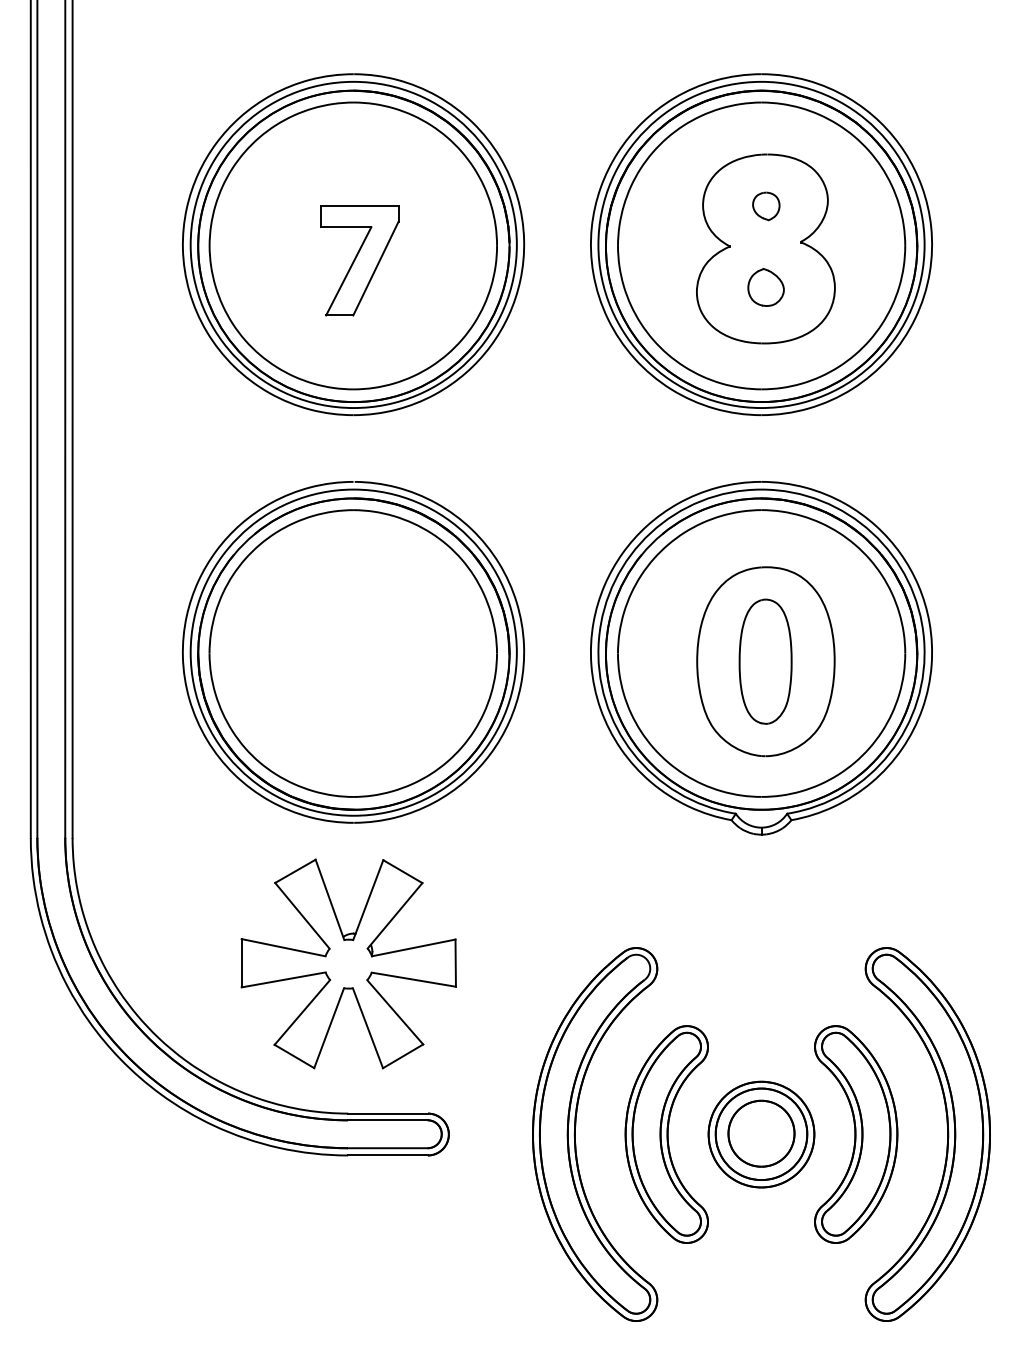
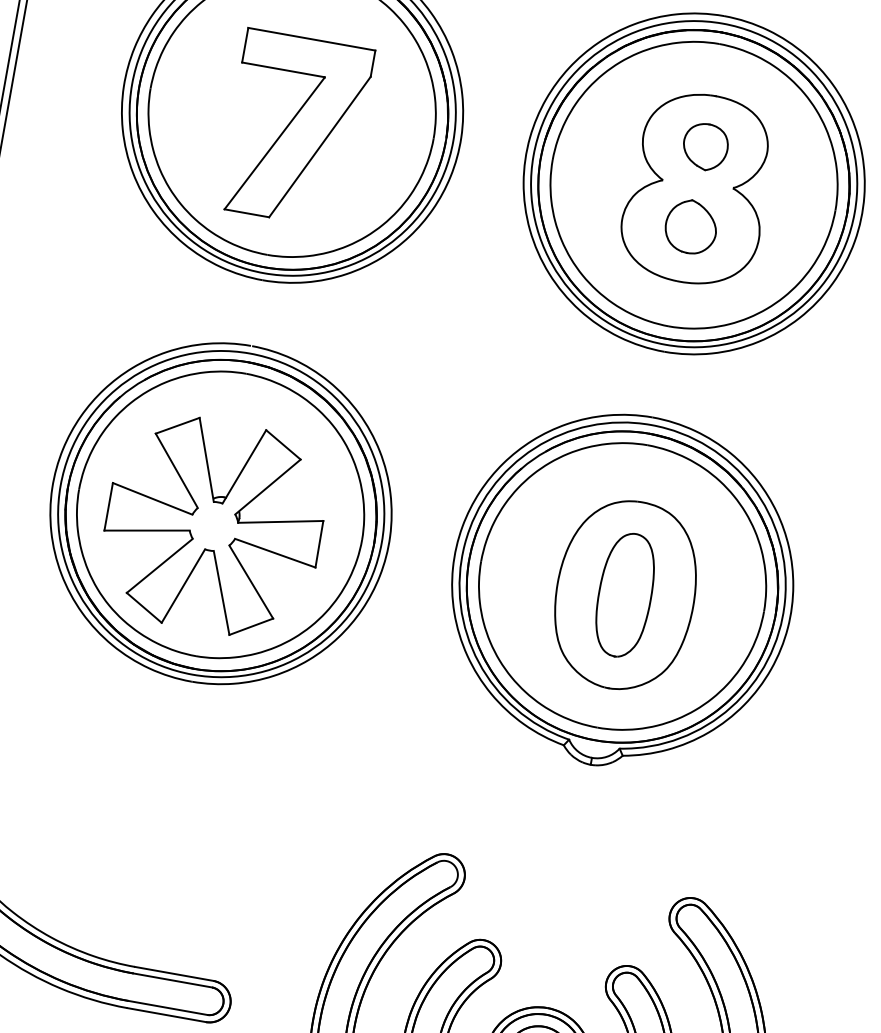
part: (766, 206) -> (705, 147), size x1.67
part: (359, 260) -> (295, 129), size x1.67
part: (765, 287) -> (690, 226), size x1.43
part: (348, 963) -> (213, 525), moved

